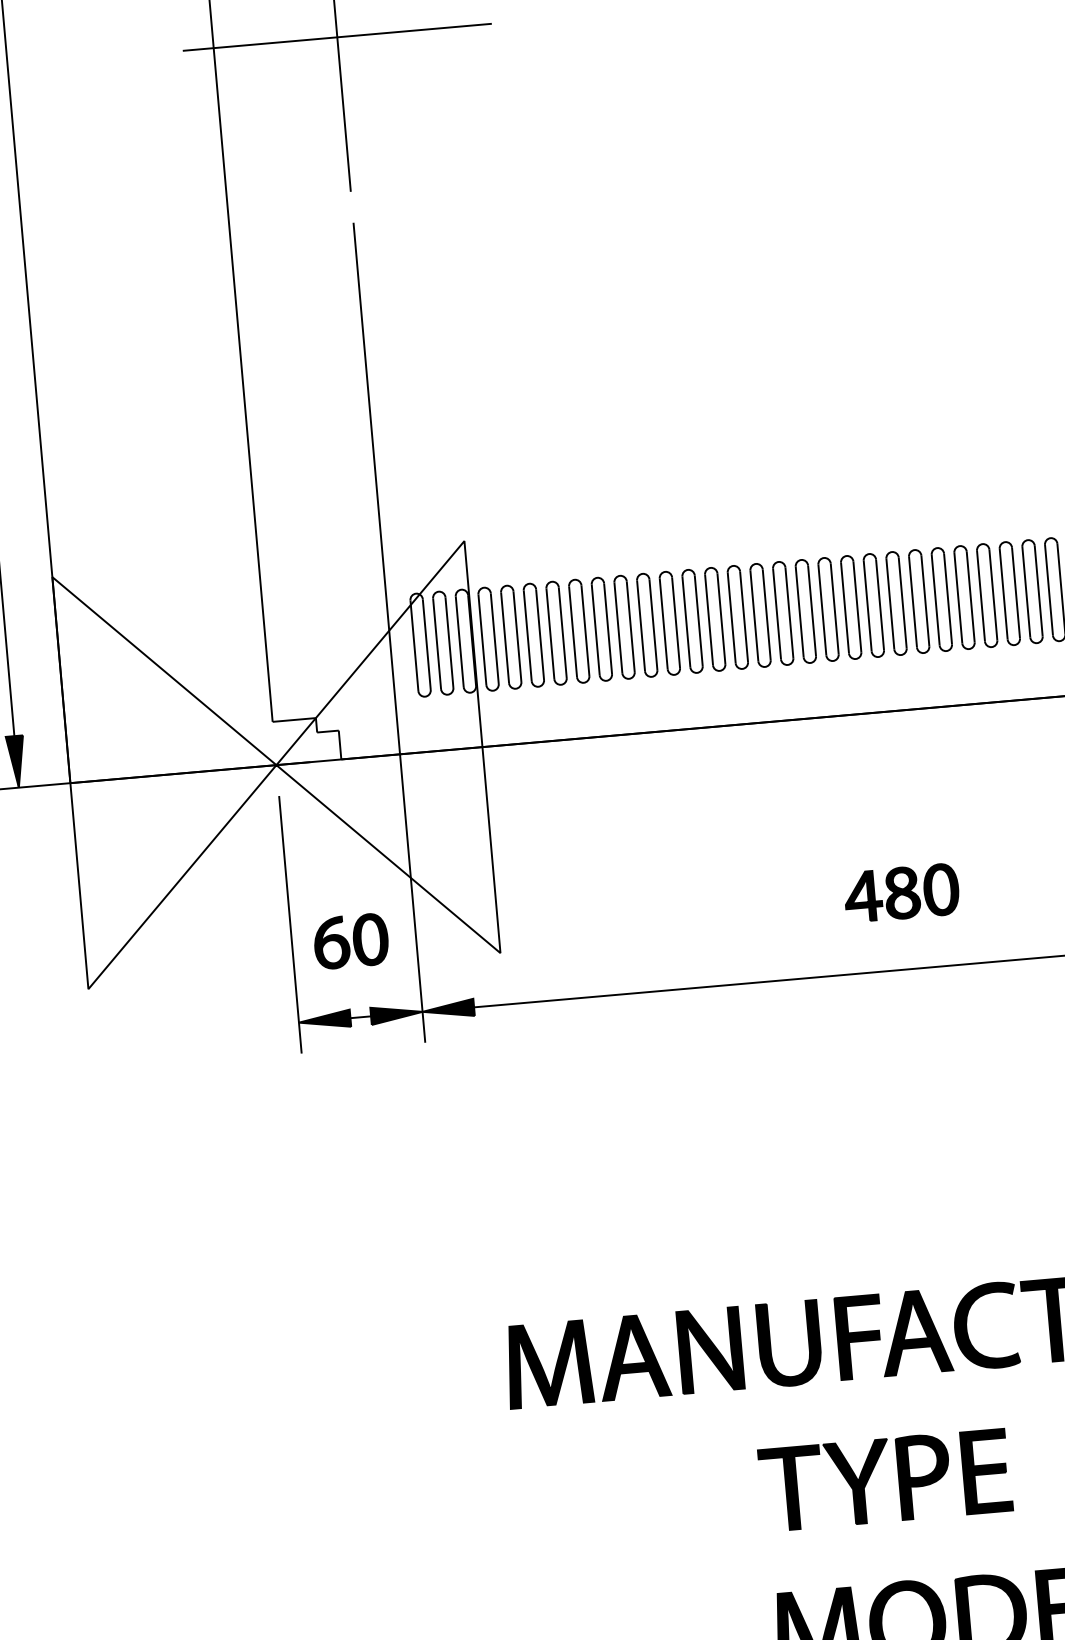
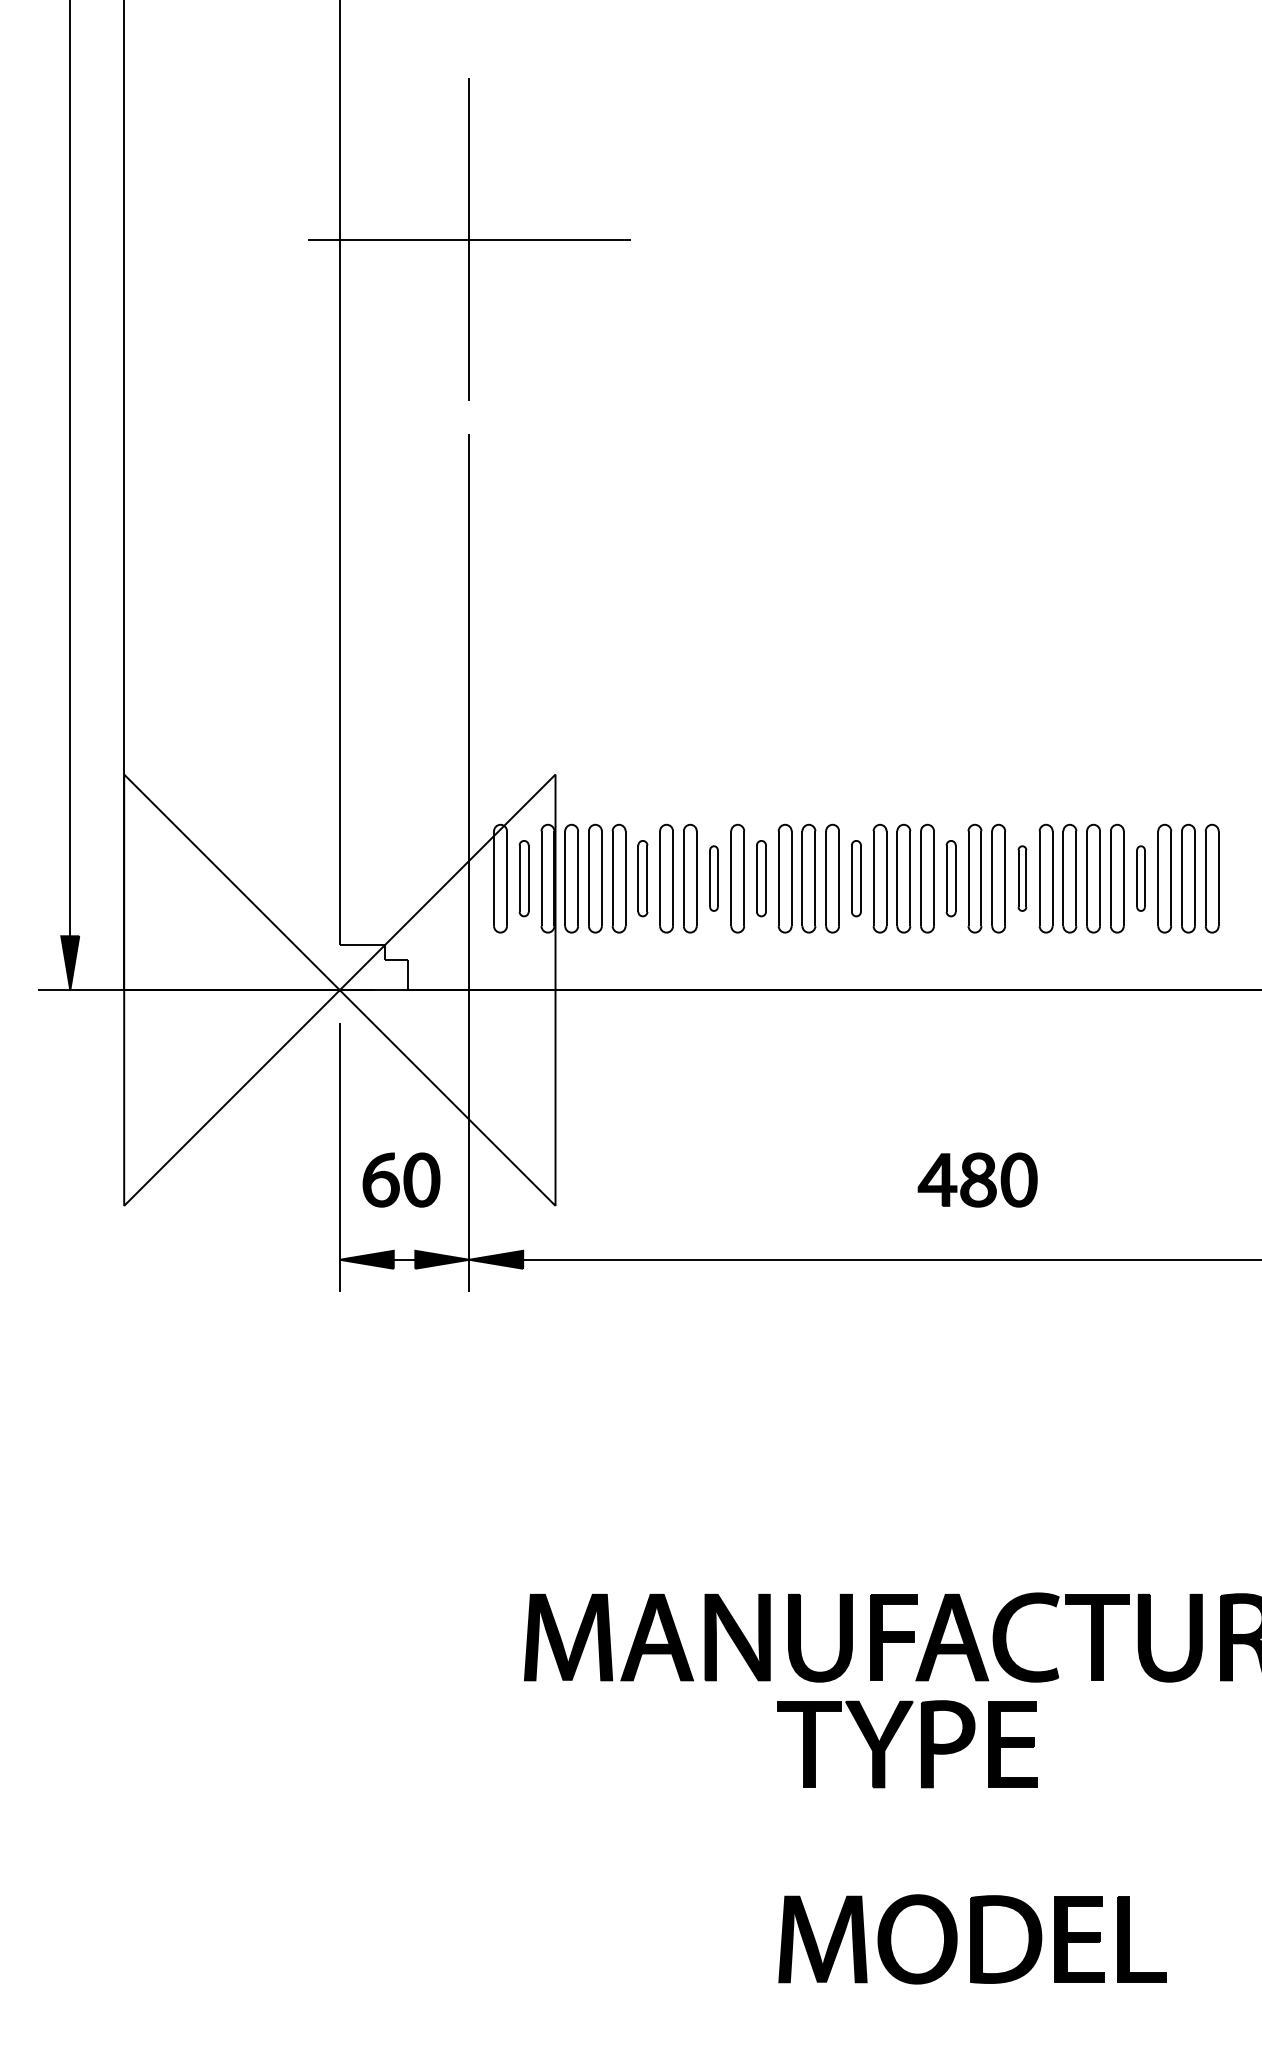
part: (1031, 591) -> (1140, 878), size x0.6
part: (919, 601) -> (1022, 878), size x0.6
part: (850, 607) -> (950, 878), size x0.7
part: (760, 615) -> (856, 878), size x0.7
part: (669, 623) -> (761, 878), size x0.7
part: (624, 627) -> (713, 878), size x0.6
part: (556, 633) -> (642, 878), size x0.7
part: (442, 643) -> (523, 878), size x0.7
part: (898, 1479) -> (921, 1744), moved

